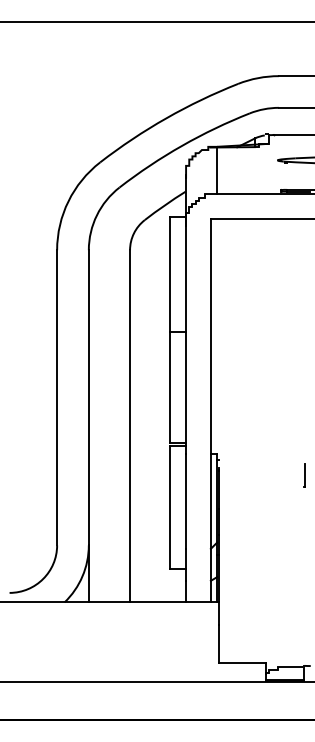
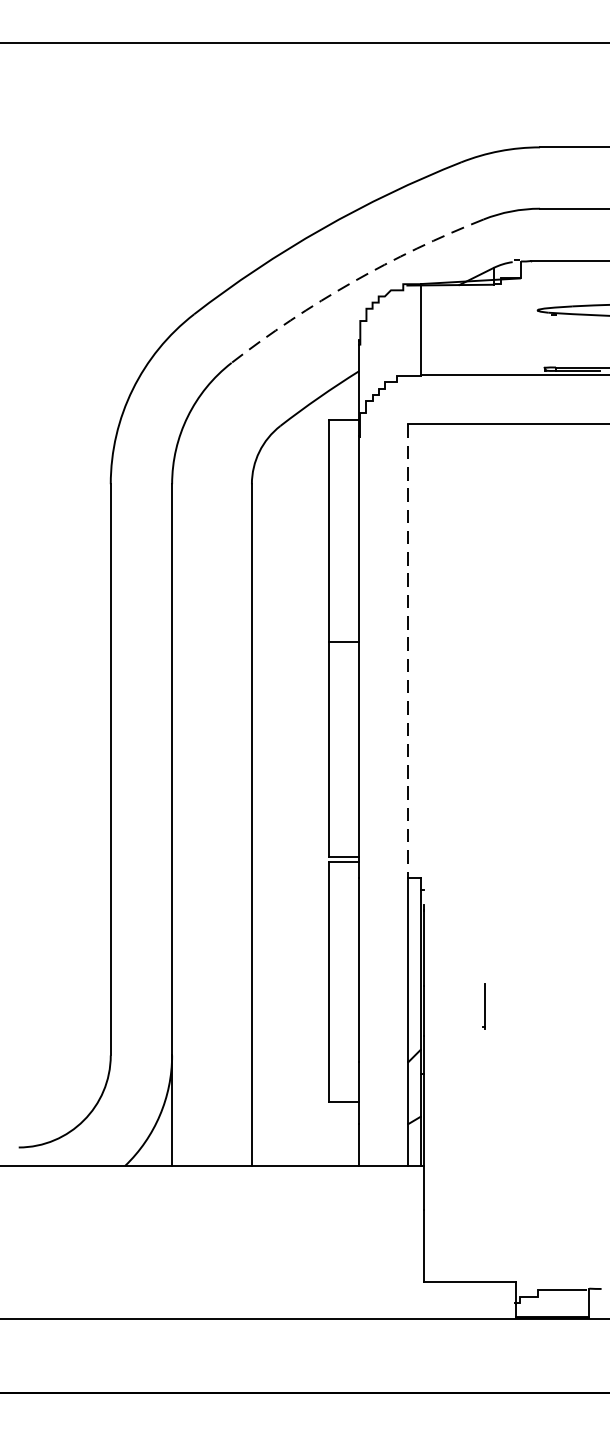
arc: (182, 145) -> (353, 281), solid -> dashed
line: (210, 337) -> (407, 653), solid -> dashed
line: (304, 475) -> (483, 1005), moved

